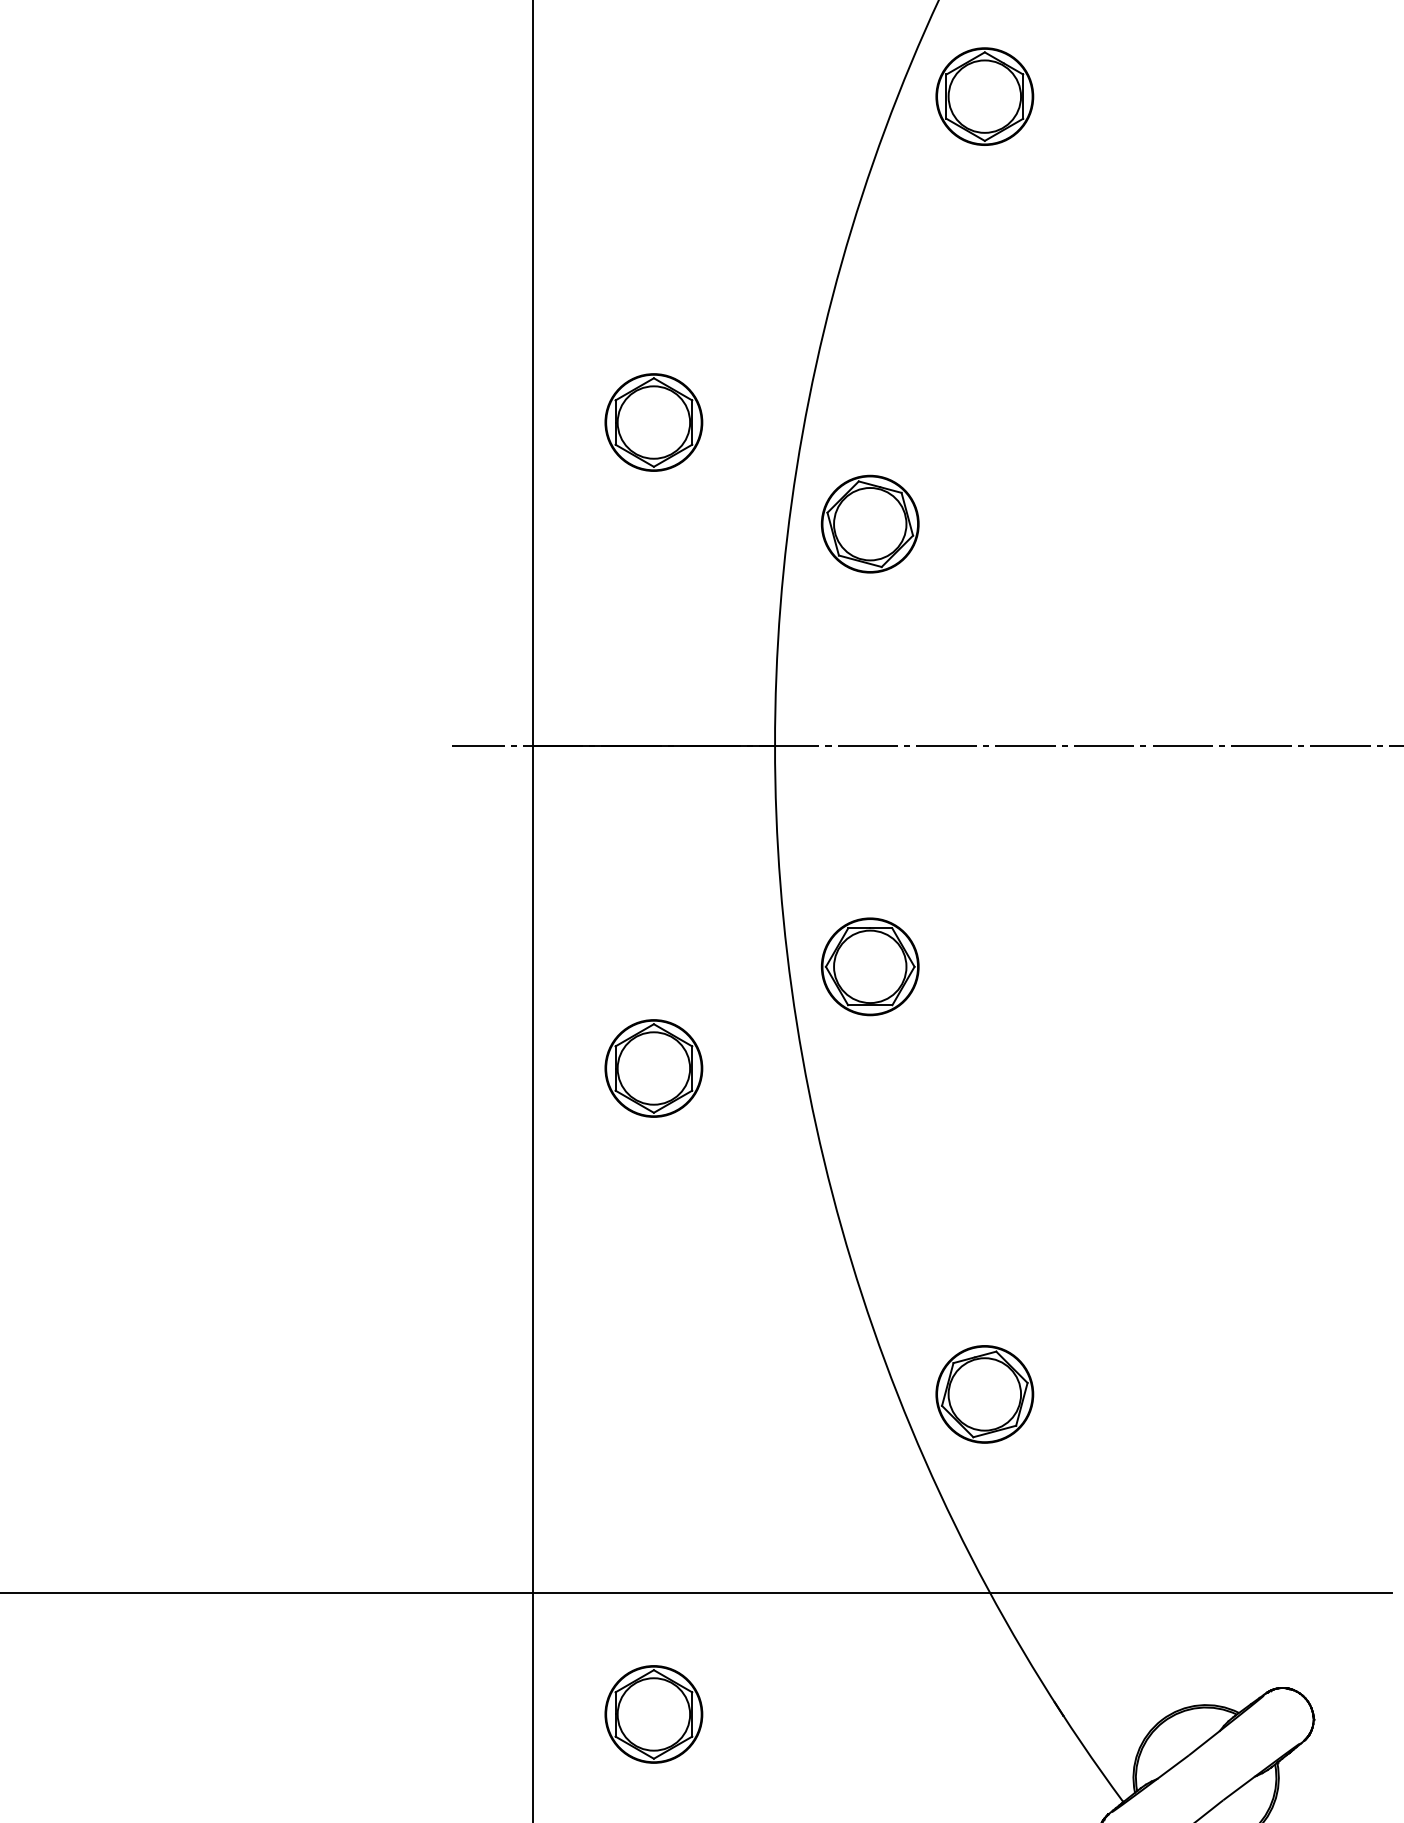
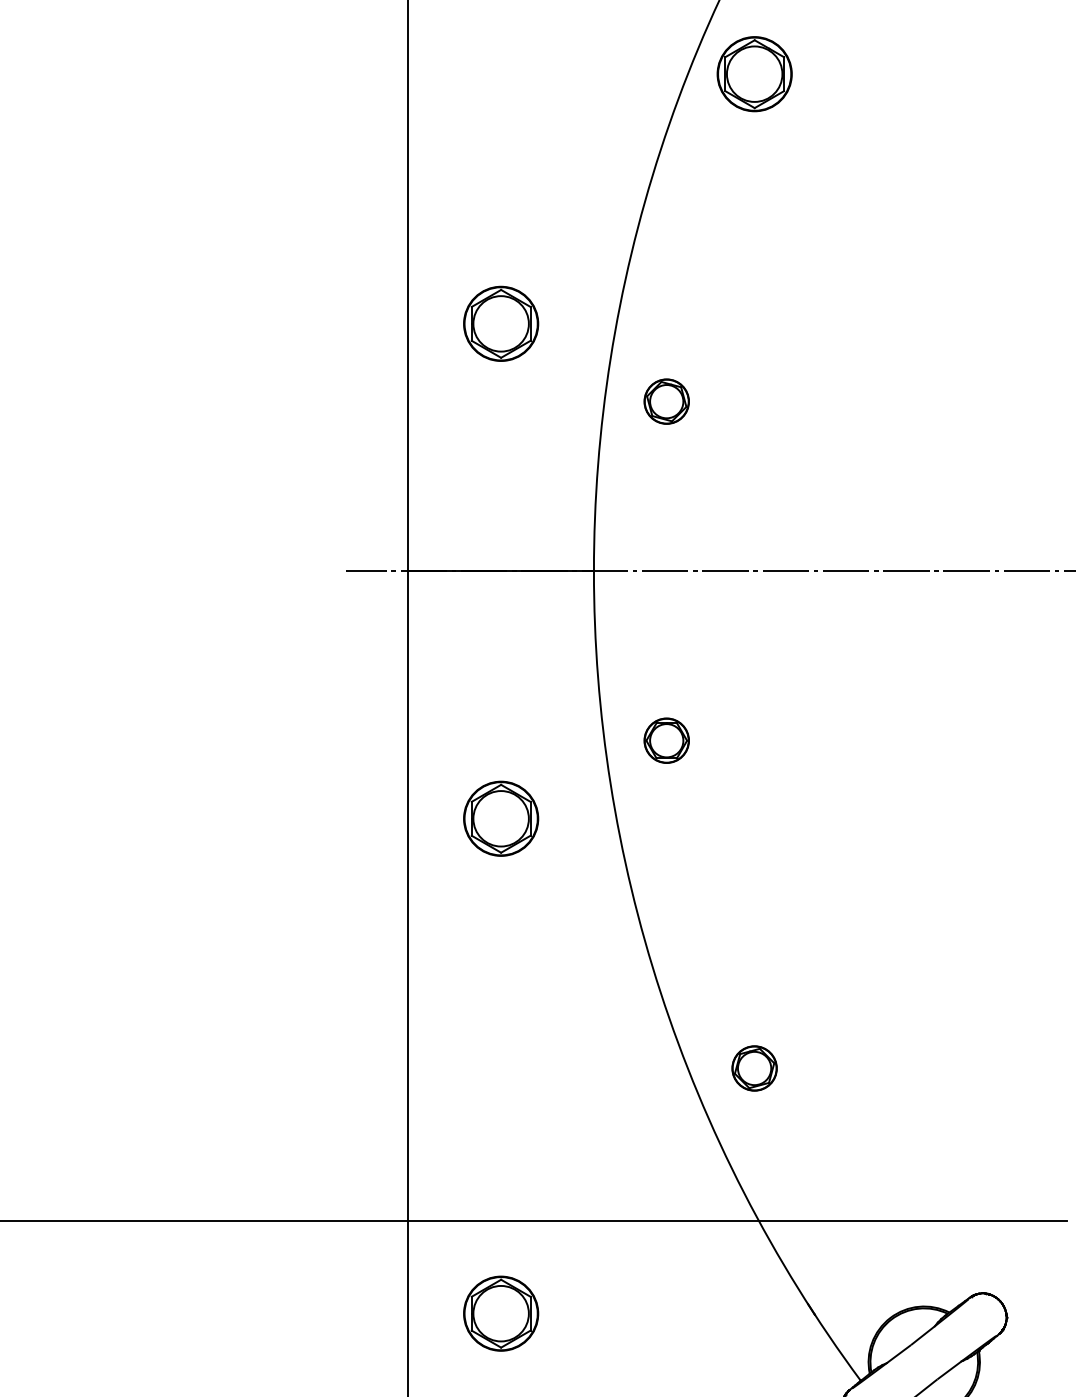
part: (869, 523) -> (666, 401), size x0.6
part: (869, 966) -> (666, 740), size x0.6
part: (984, 1394) -> (754, 1068), size x0.6

